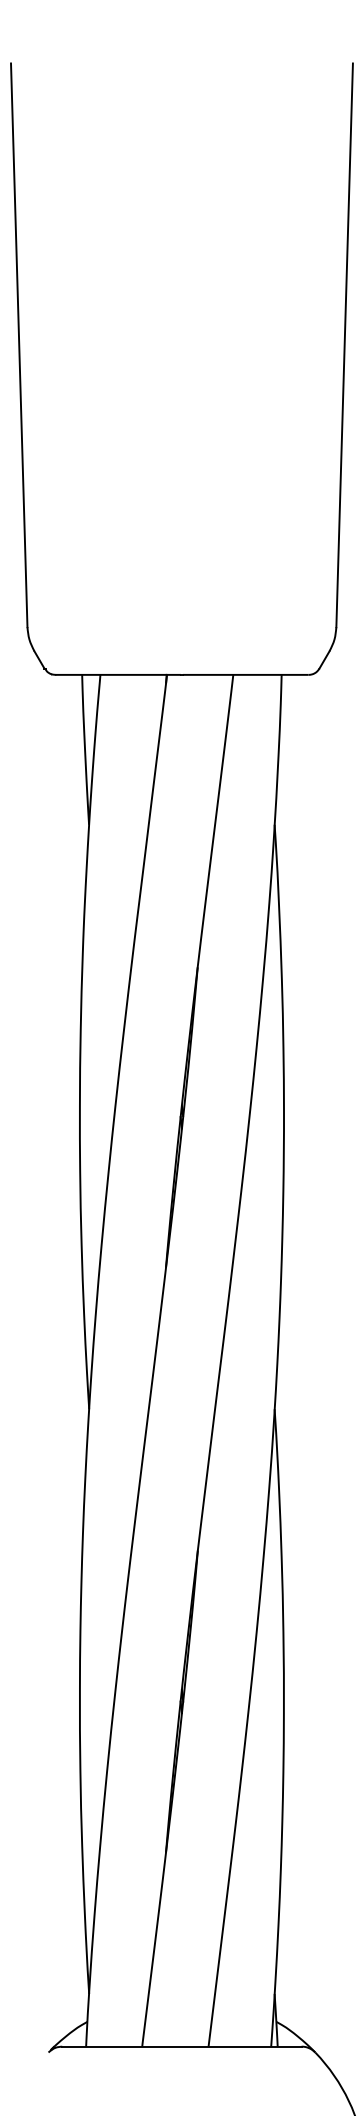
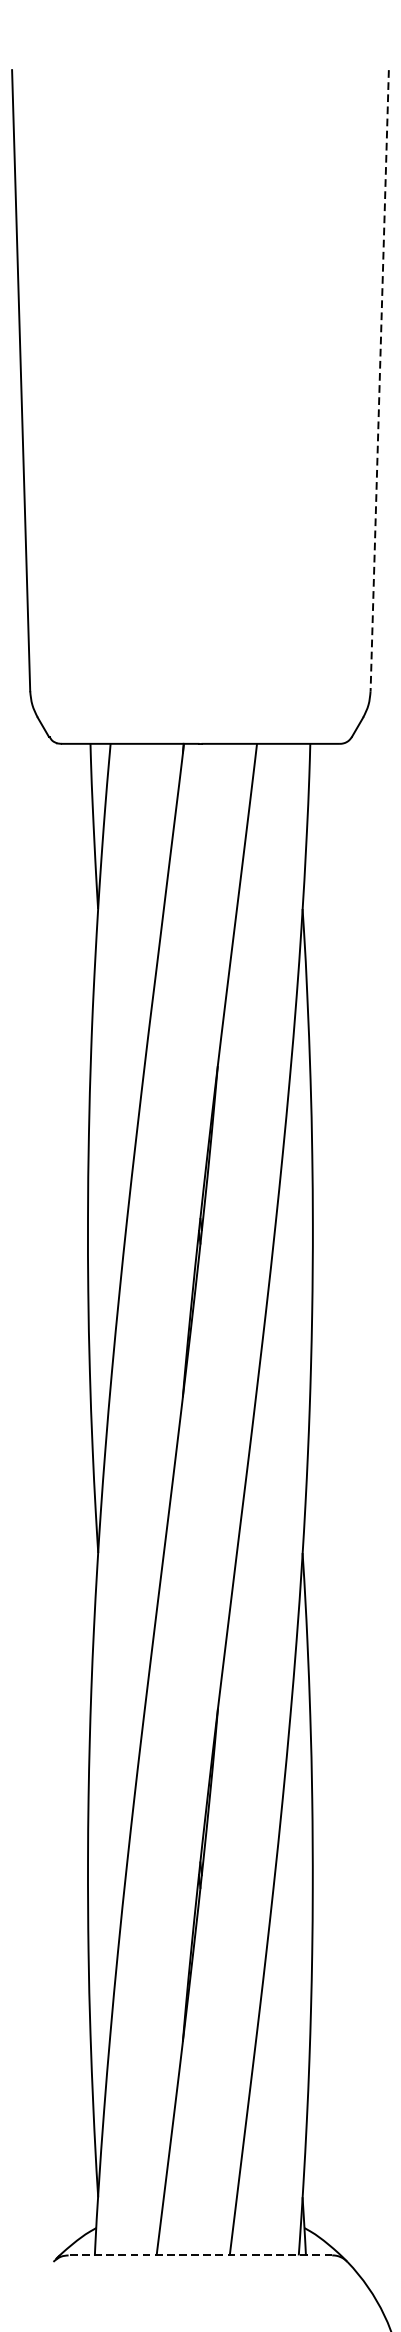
line: (344, 345) -> (379, 380), solid -> dashed
line: (181, 2046) -> (199, 2255), solid -> dashed

